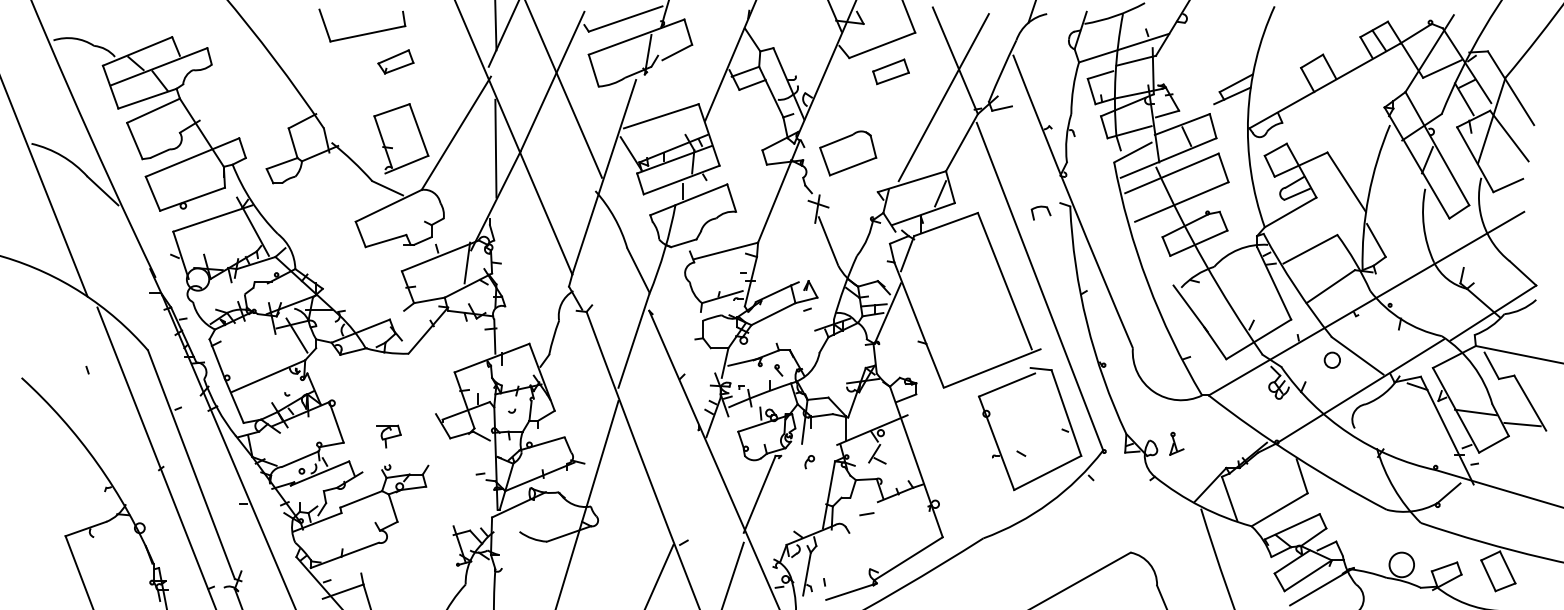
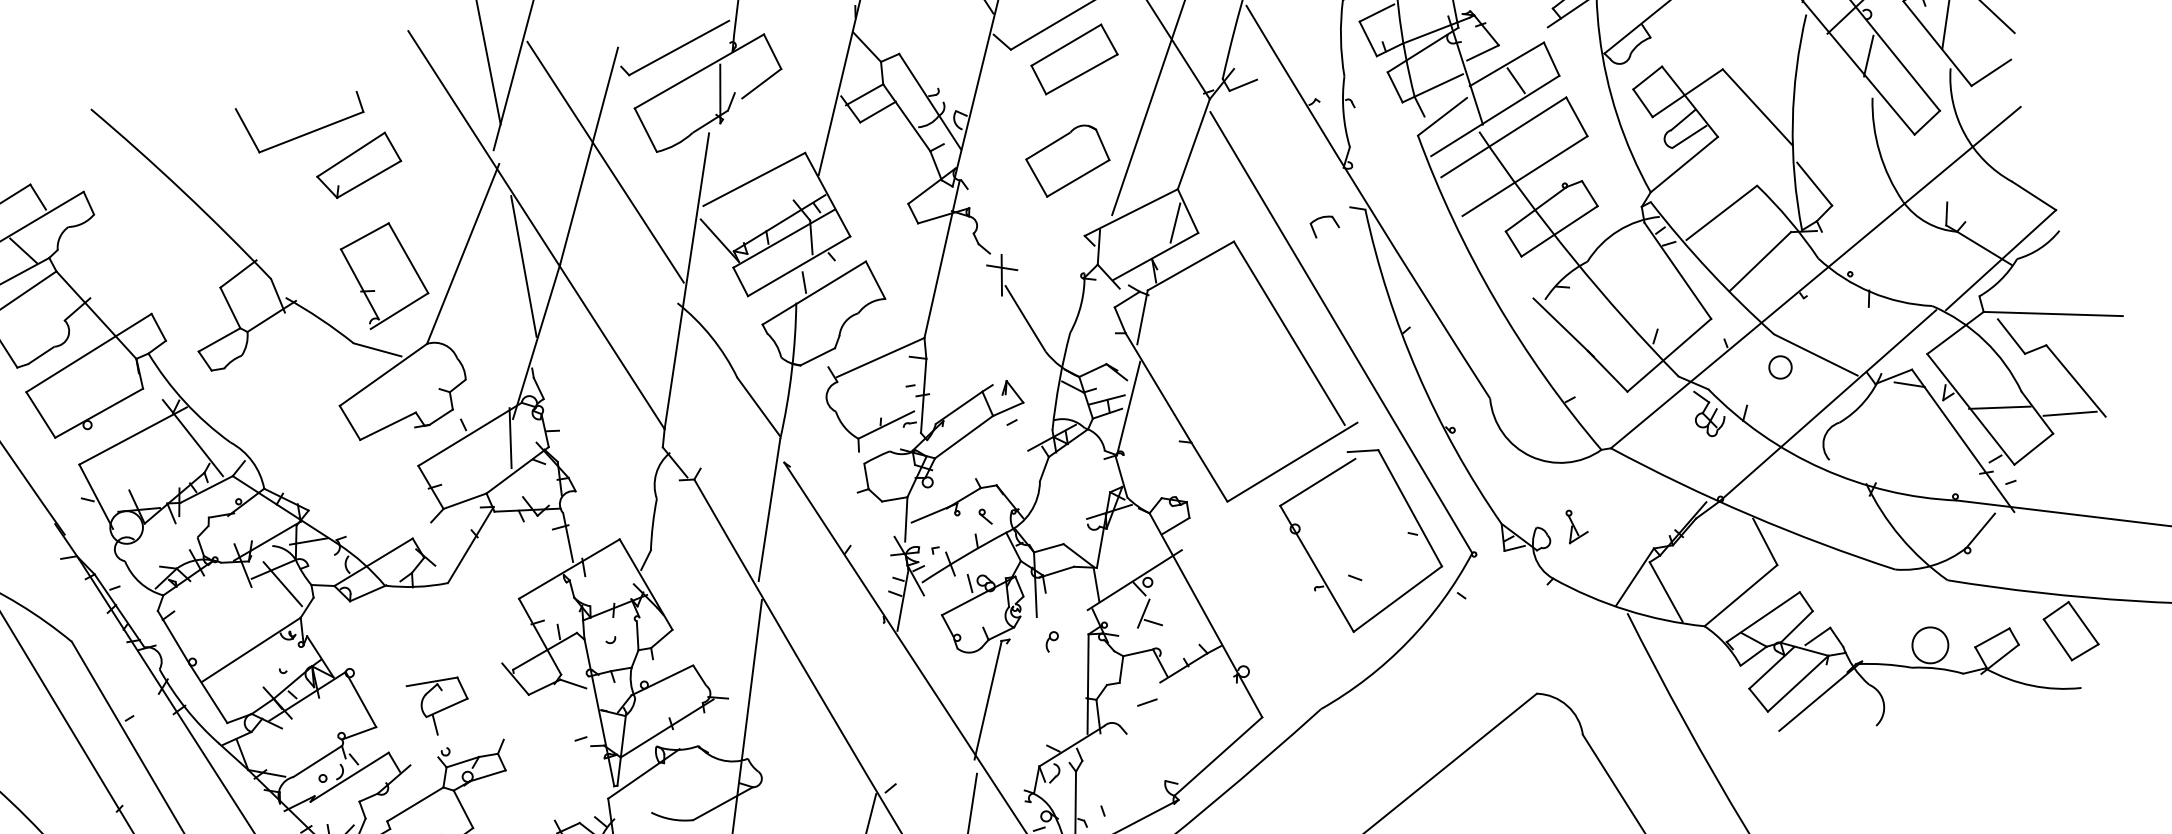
part: (395, 61) -> (357, 165), size x1.67
part: (890, 71) -> (1073, 59), size x1.67
part: (848, 153) -> (1068, 160), moved
part: (388, 436) -> (439, 707), size x1.67

